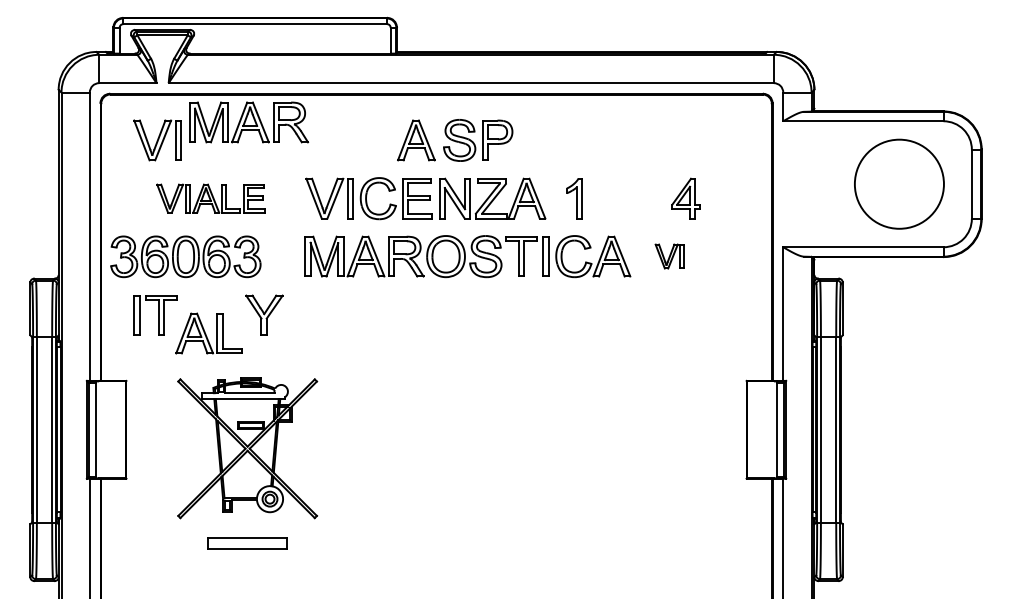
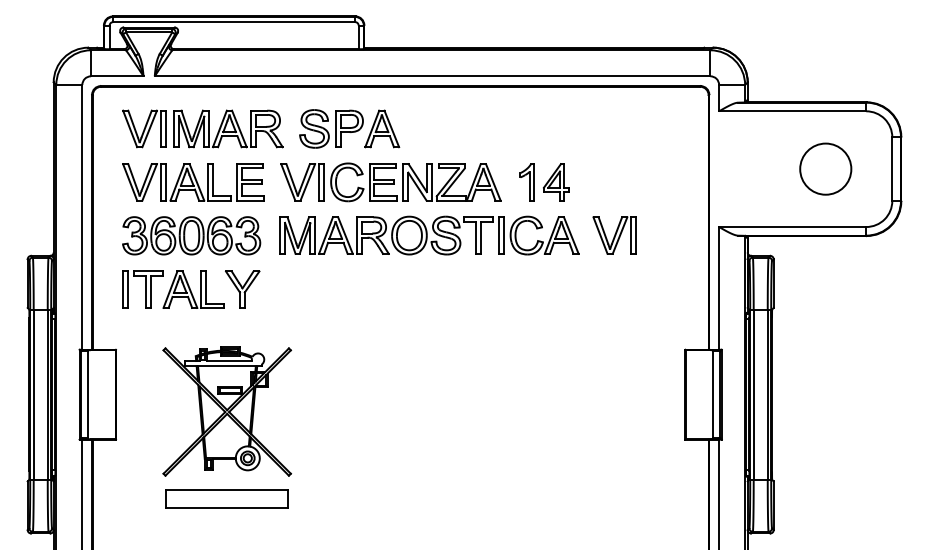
part: (249, 122) -> (228, 128), moved
part: (478, 140) -> (331, 128), moved
circle: (899, 184) -> (825, 169), size x0.62
part: (210, 198) -> (193, 182), size x1.43
part: (685, 198) -> (555, 182), moved
part: (185, 256) -> (191, 235), moved
part: (669, 256) -> (614, 235), size x1.67
part: (208, 333) -> (193, 289), moved
part: (246, 543) -> (226, 499), size x1.67

